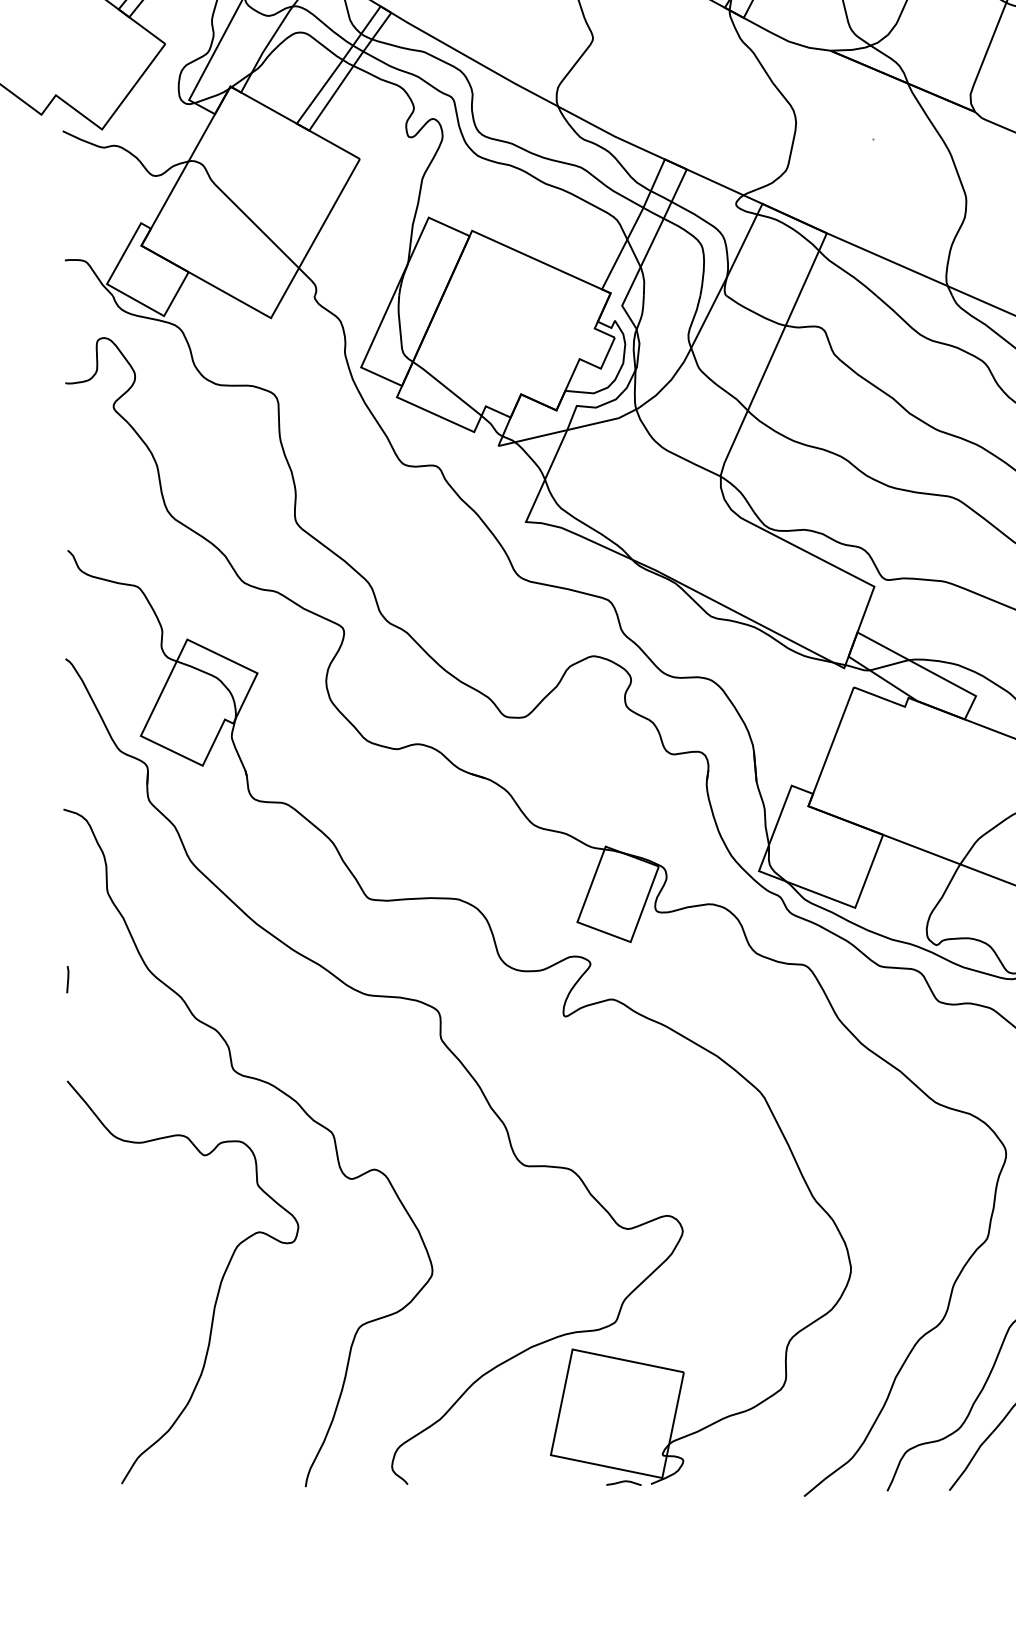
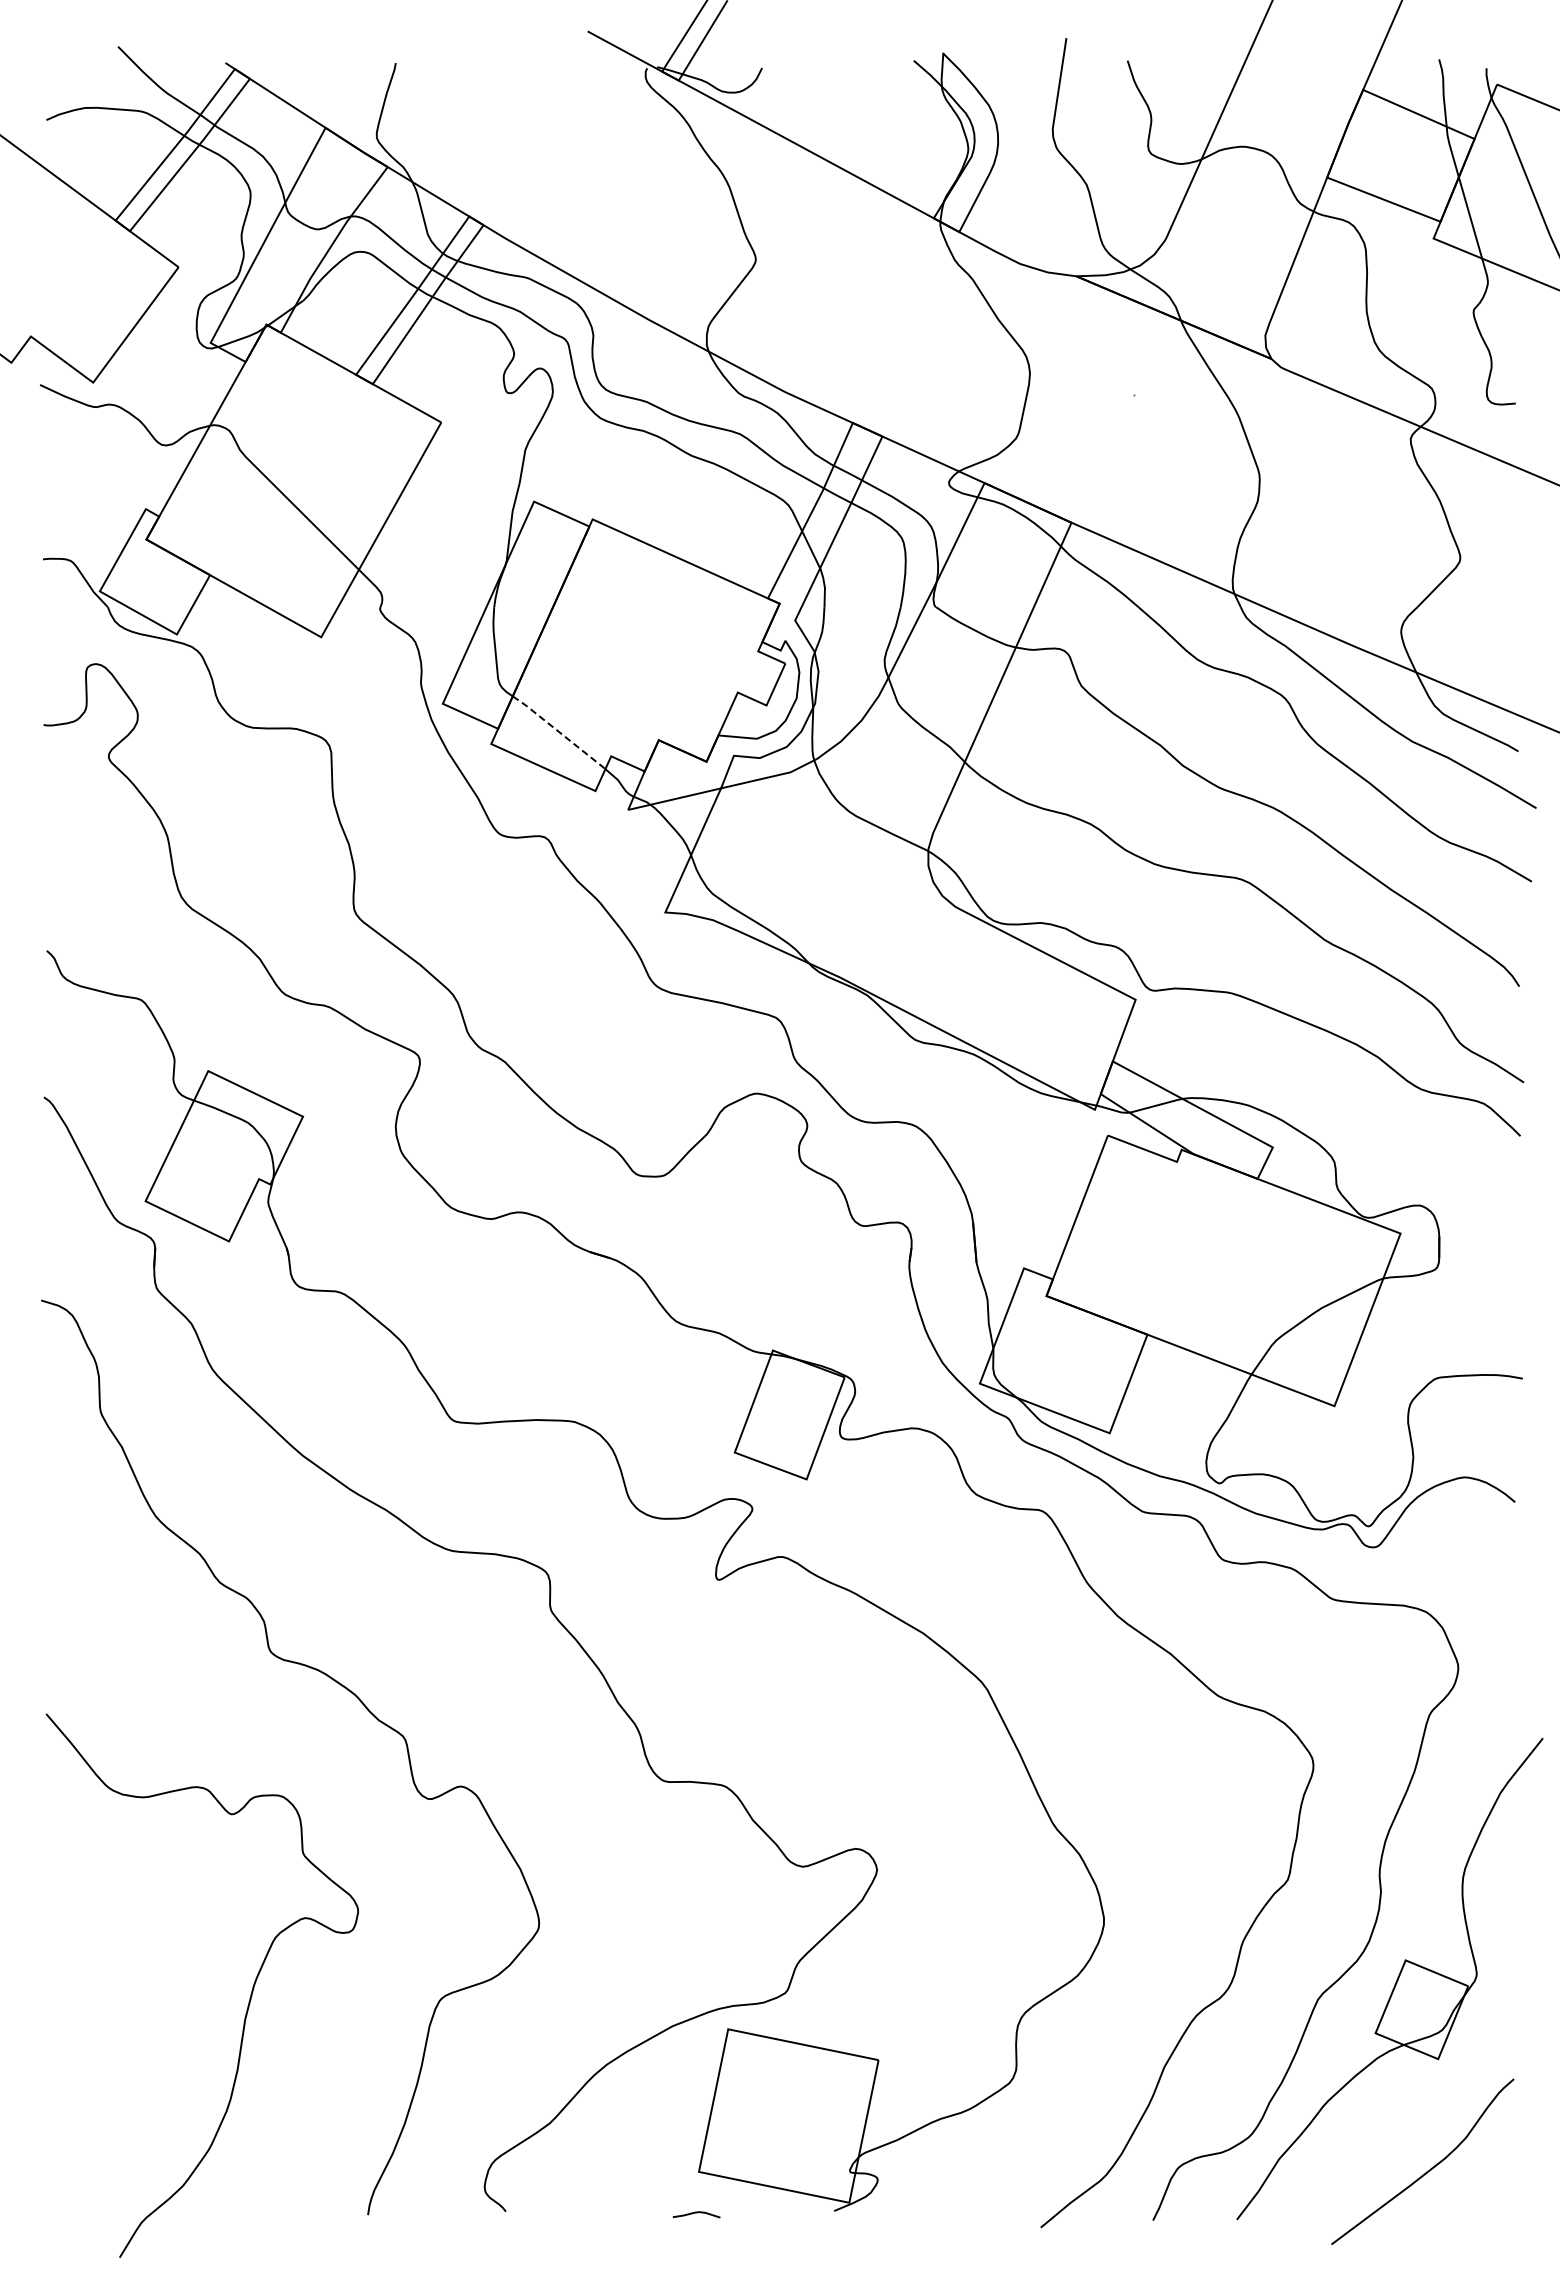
line: (446, 387) -> (558, 731), solid -> dashed
line: (67, 979) -> (46, 1529), removed
curve: (217, 1294) -> (248, 2001), moved
curve: (623, 1482) -> (696, 2213), moved

